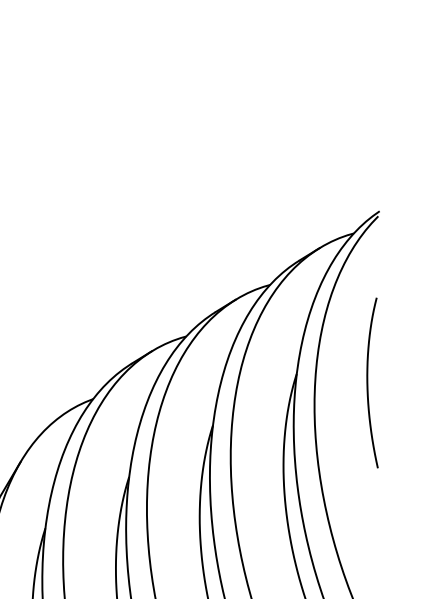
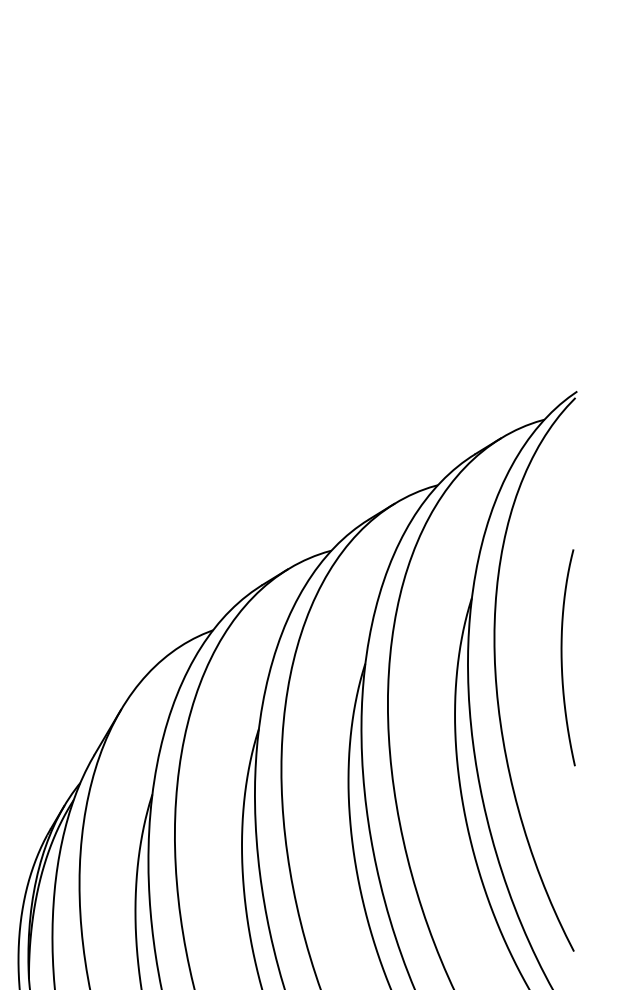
curve: (368, 382) -> (562, 657), moved

